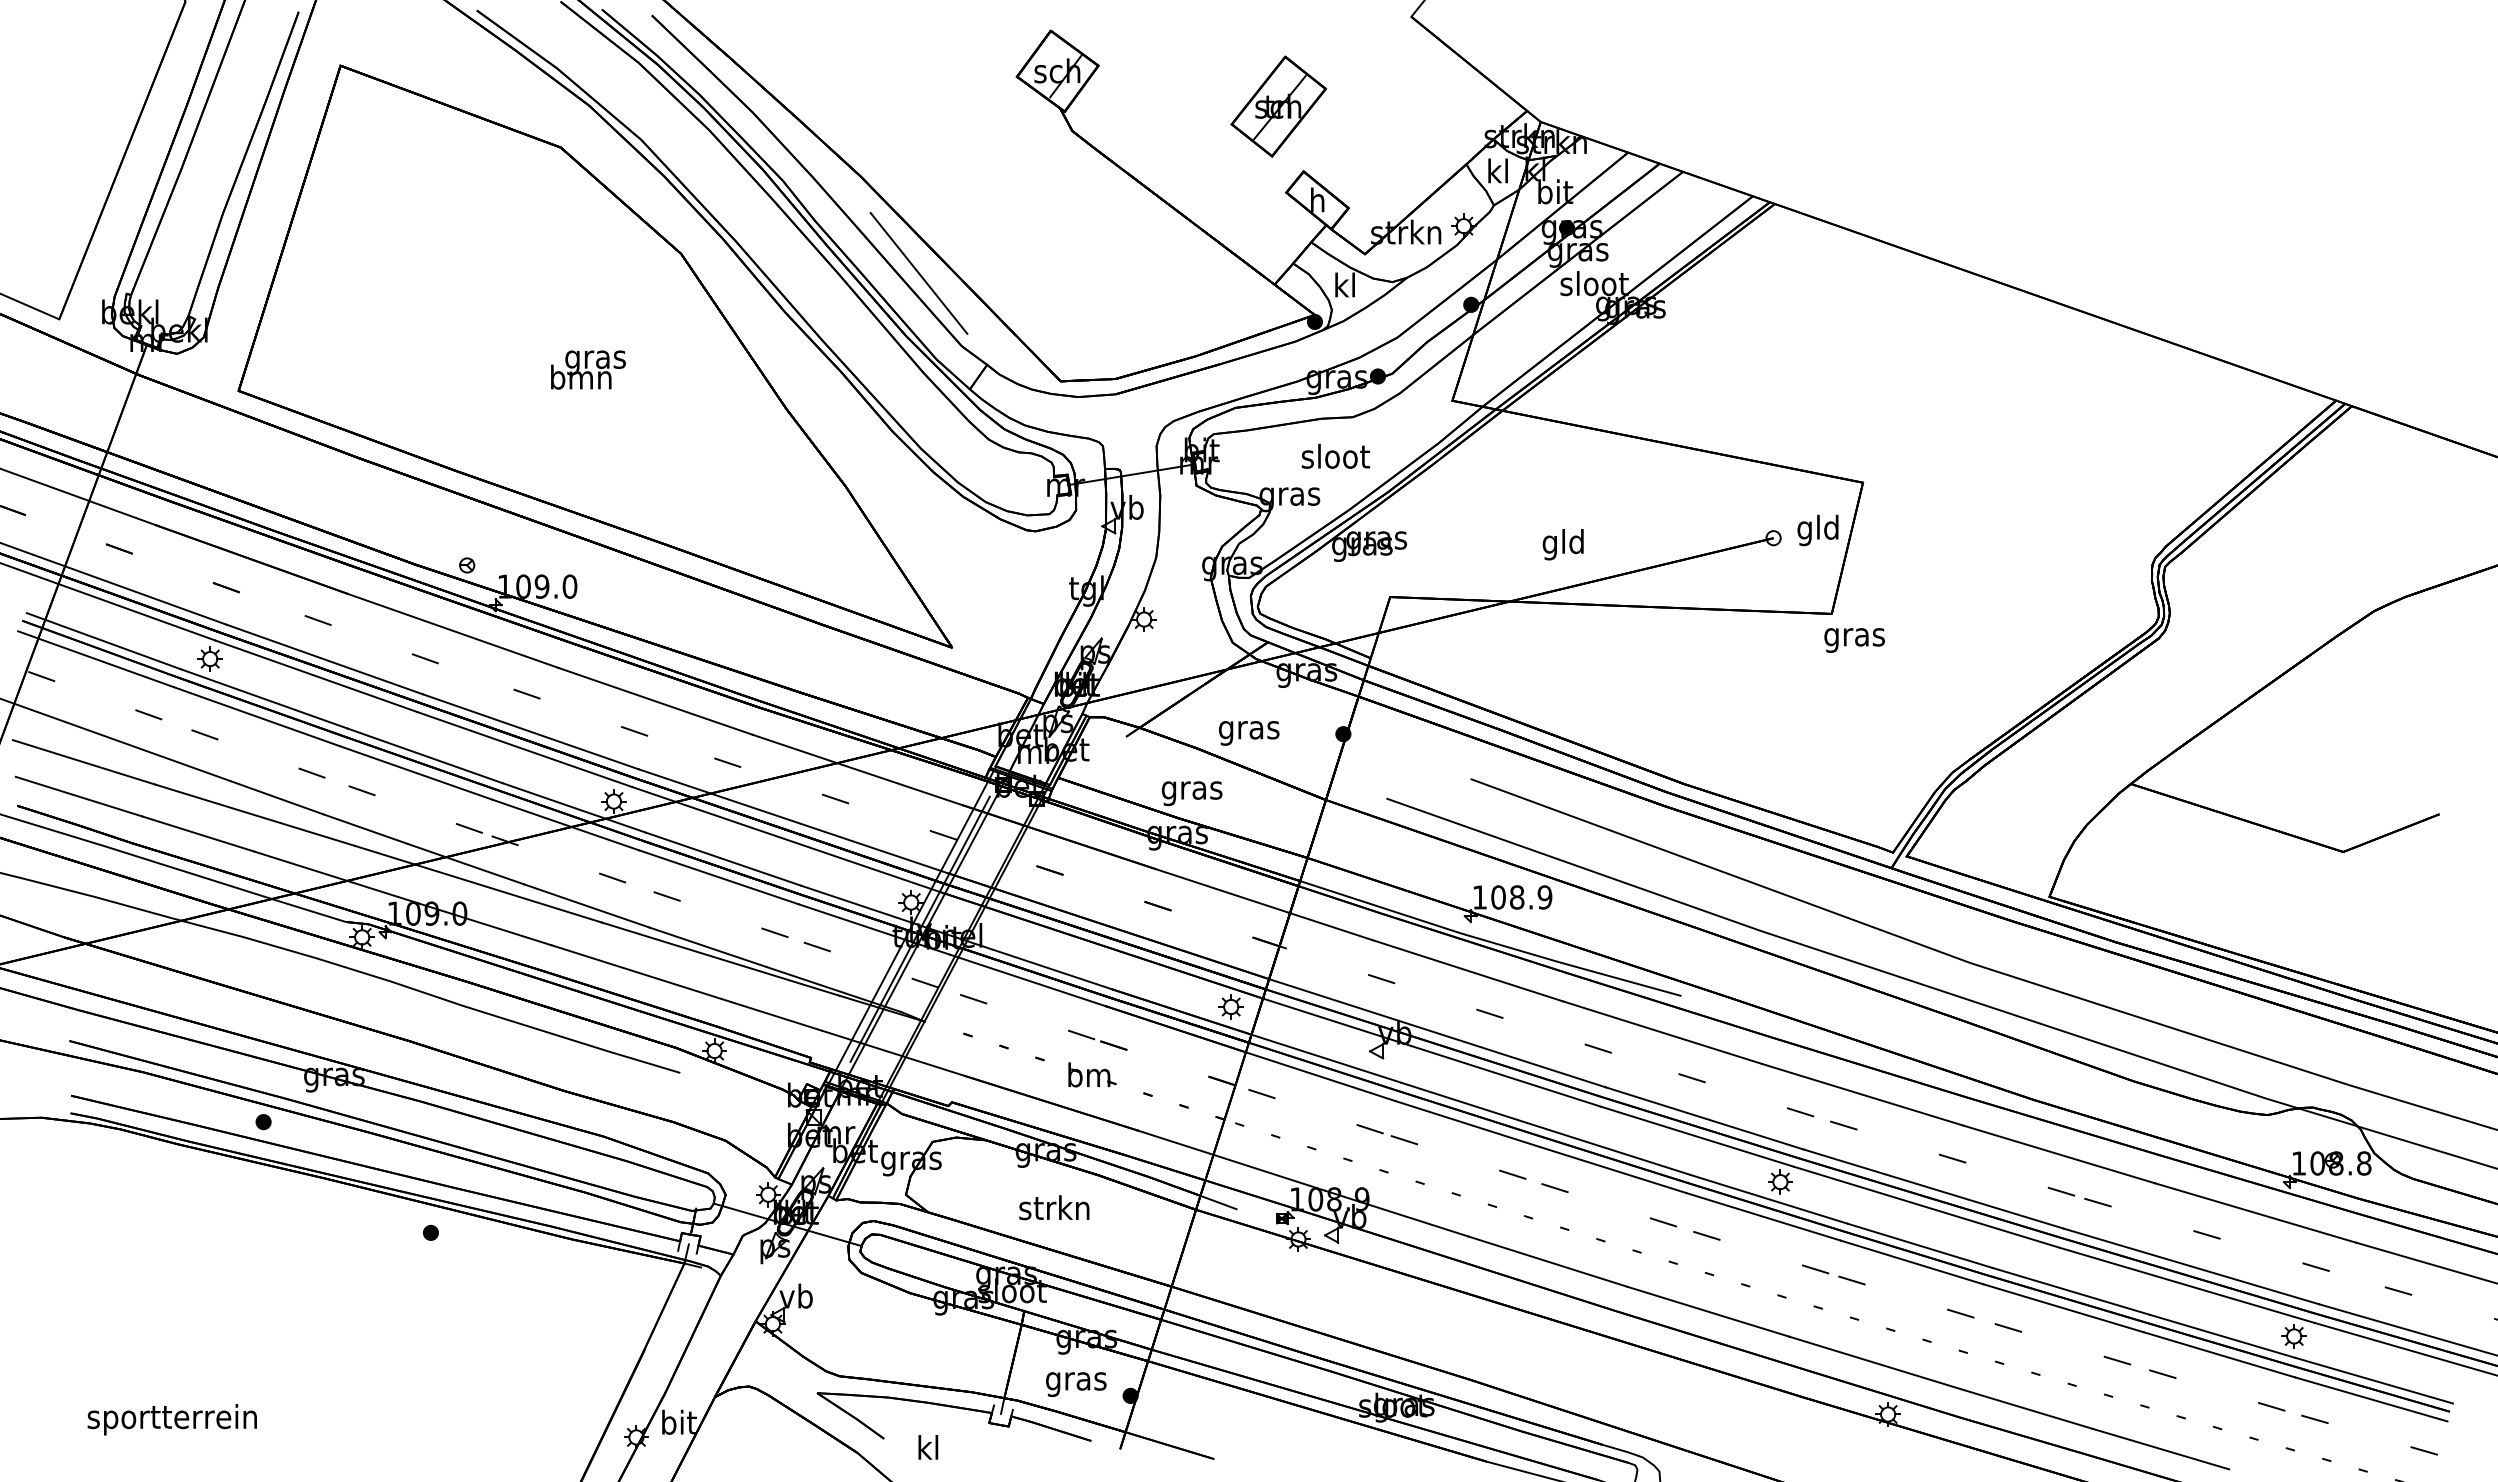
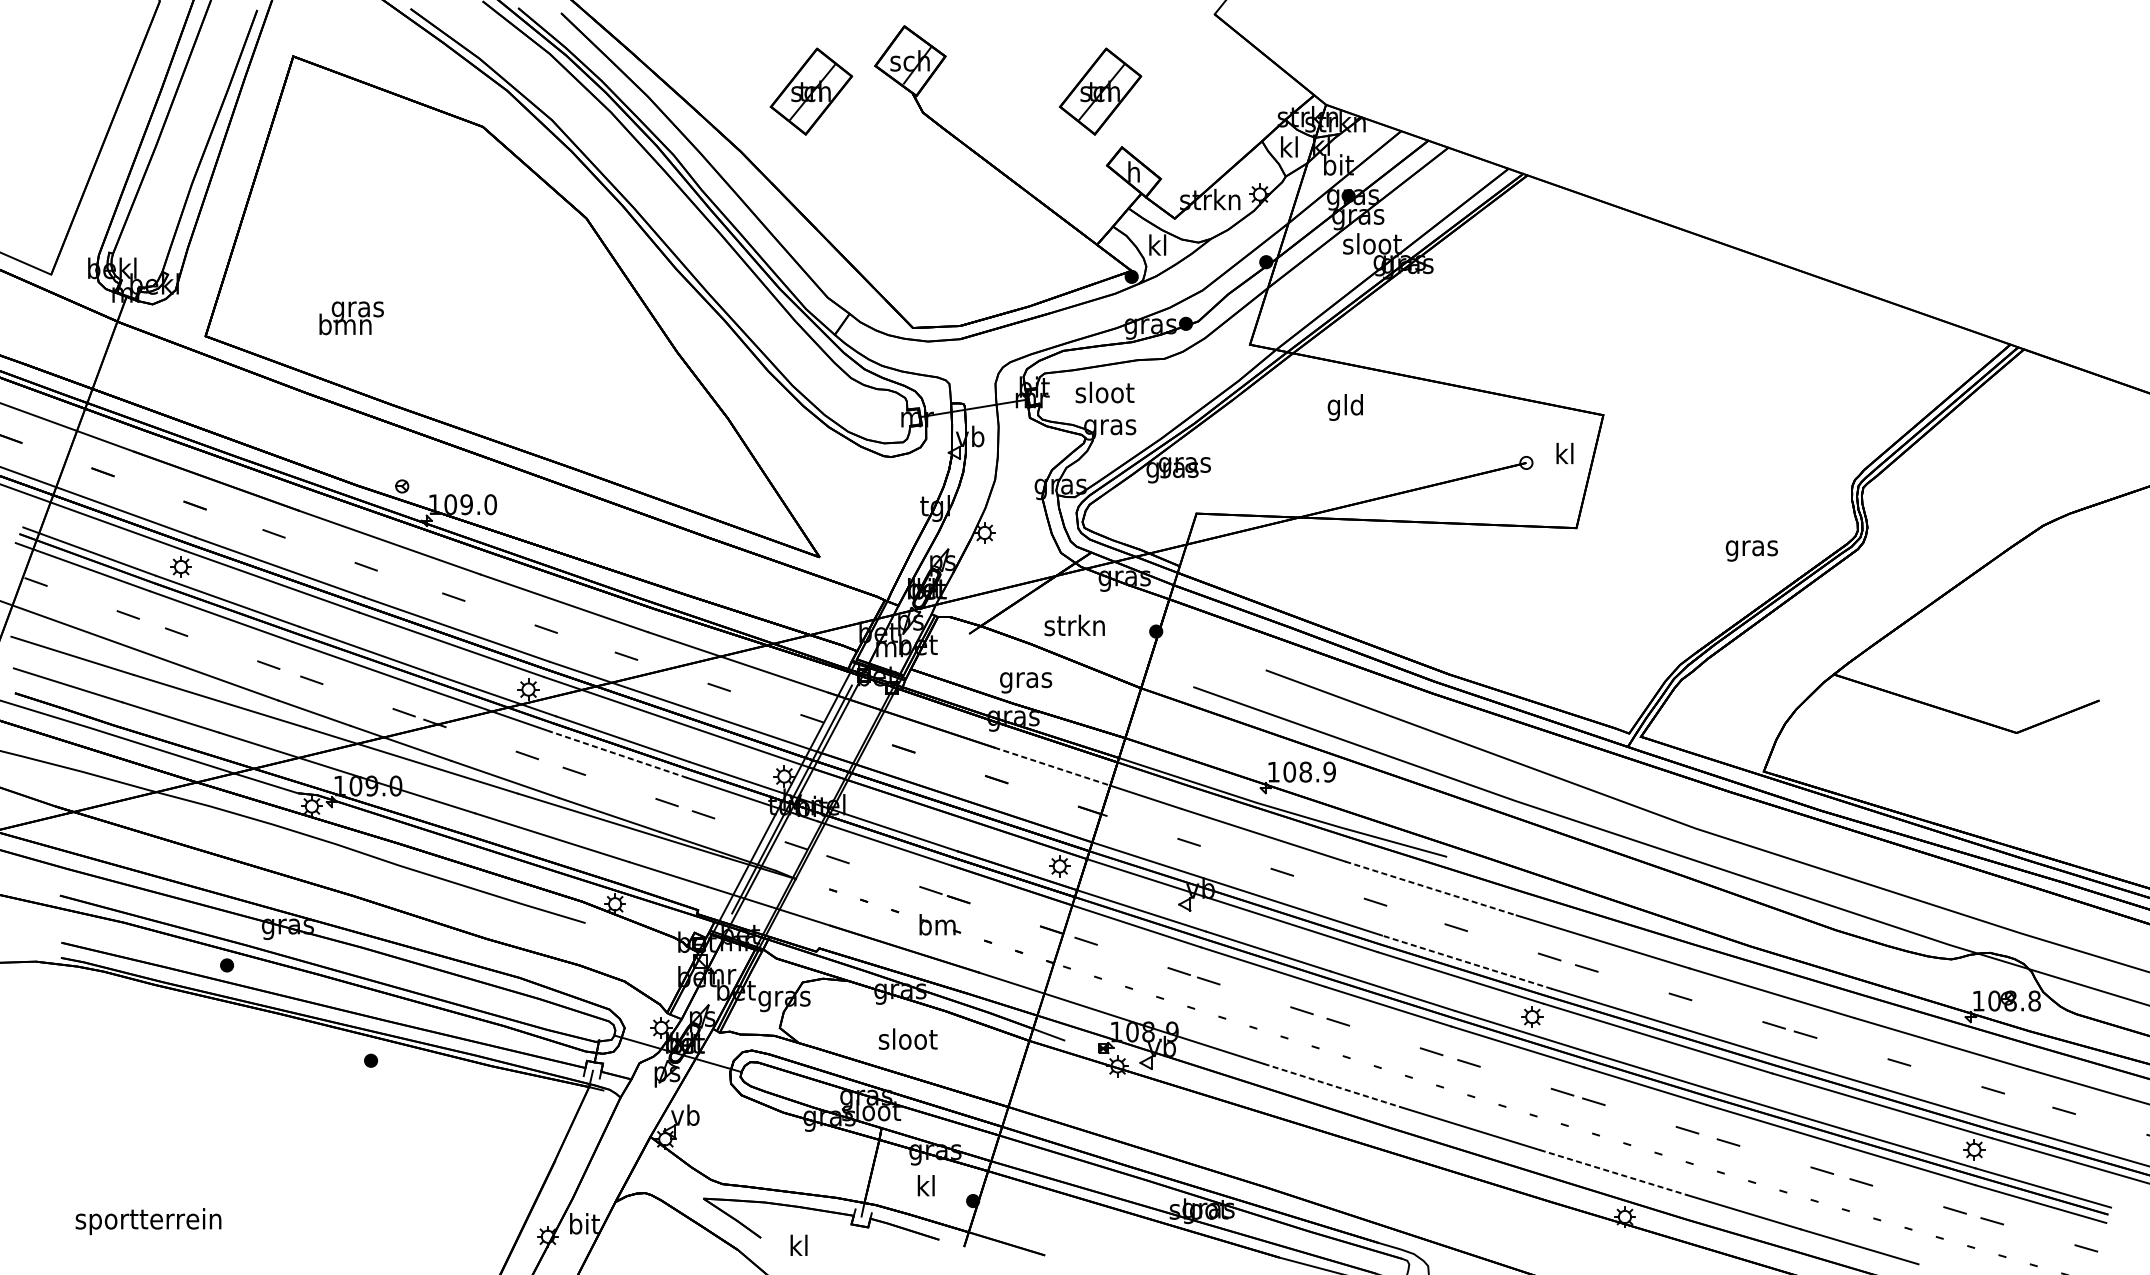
part: (942, 106) -> (811, 91), added
line: (918, 272) -> (790, 234), removed
text: (588, 369) -> (351, 317), moved
text: (1335, 455) -> (1104, 391), moved
text: (1817, 530) -> (1564, 456), gld -> kl
text: (1562, 544) -> (1344, 407), moved
text: (1854, 640) -> (1751, 551), moved
text: (1248, 729) -> (1074, 627), gras -> strkn
line: (718, 877) -> (618, 754), solid -> dashed
line: (1222, 891) -> (1052, 767), solid -> dashed
line: (1663, 1032) -> (1431, 888), solid -> dashed
line: (1704, 1118) -> (1466, 962), solid -> dashed
text: (1054, 1207) -> (907, 1038), strkn -> sloot
line: (1548, 1261) -> (1332, 1085), solid -> dashed
line: (1875, 1362) -> (1614, 1172), solid -> dashed
text: (1076, 1381) -> (926, 1188), gras -> kl

